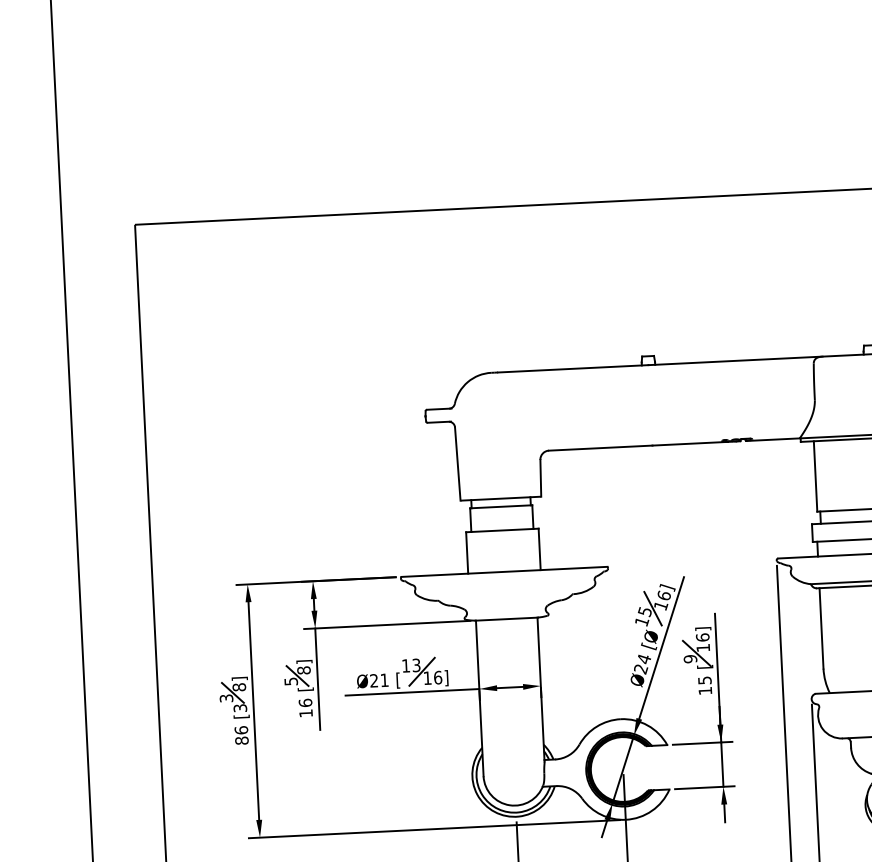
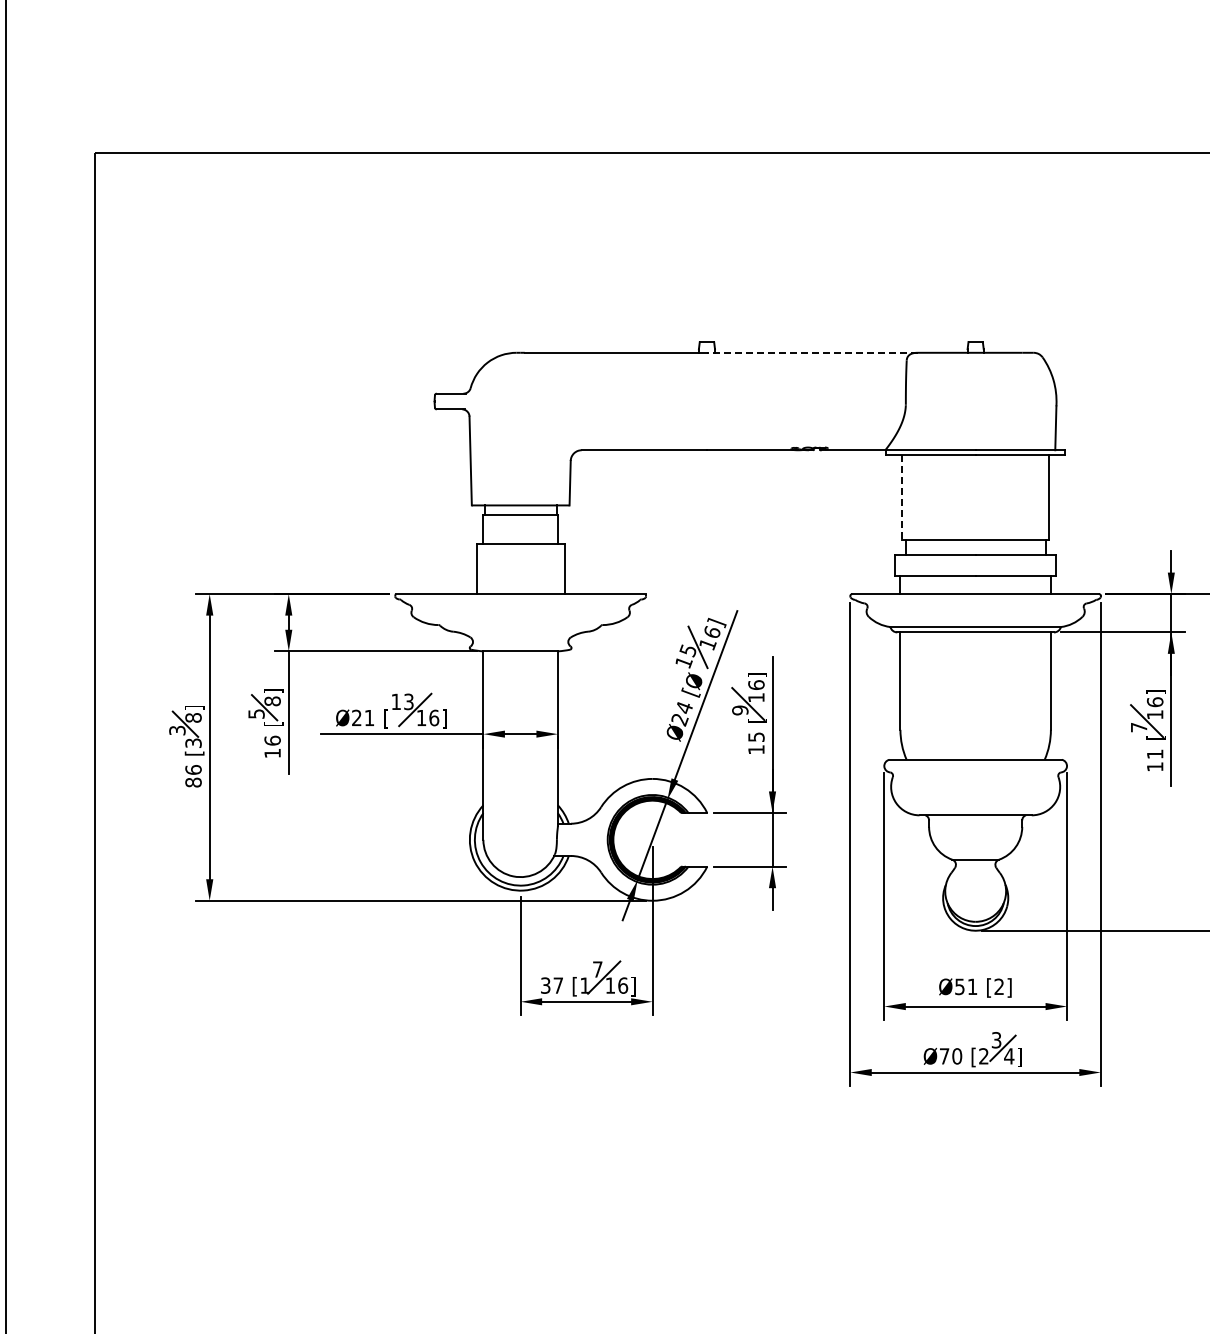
line: (734, 360) -> (811, 352), solid -> dashed
line: (815, 476) -> (902, 497), solid -> dashed

